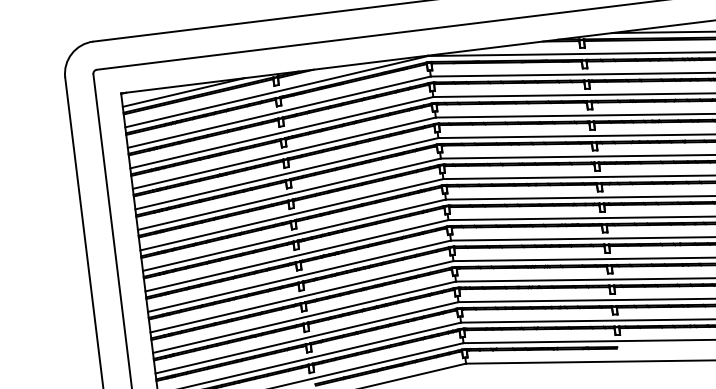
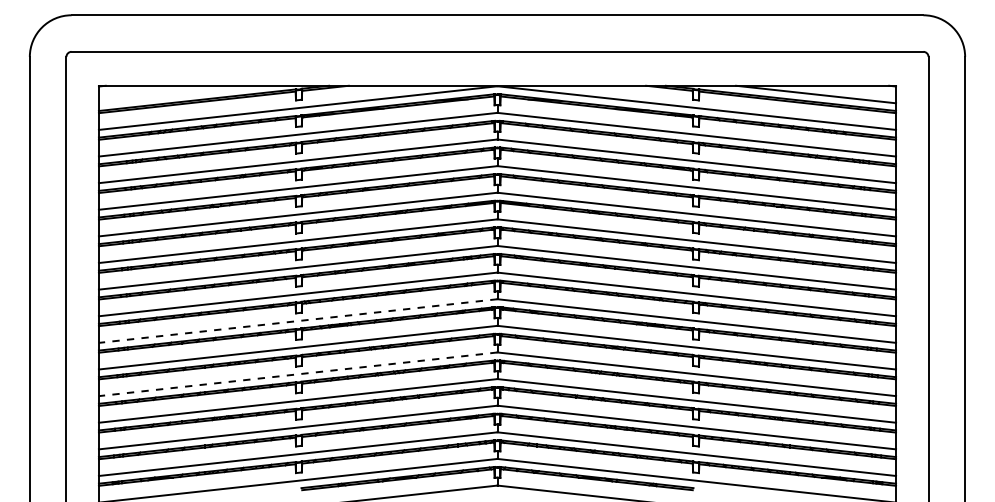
line: (183, 92) -> (178, 94), removed
line: (296, 256) -> (297, 321), solid -> dashed
line: (301, 296) -> (297, 374), solid -> dashed

